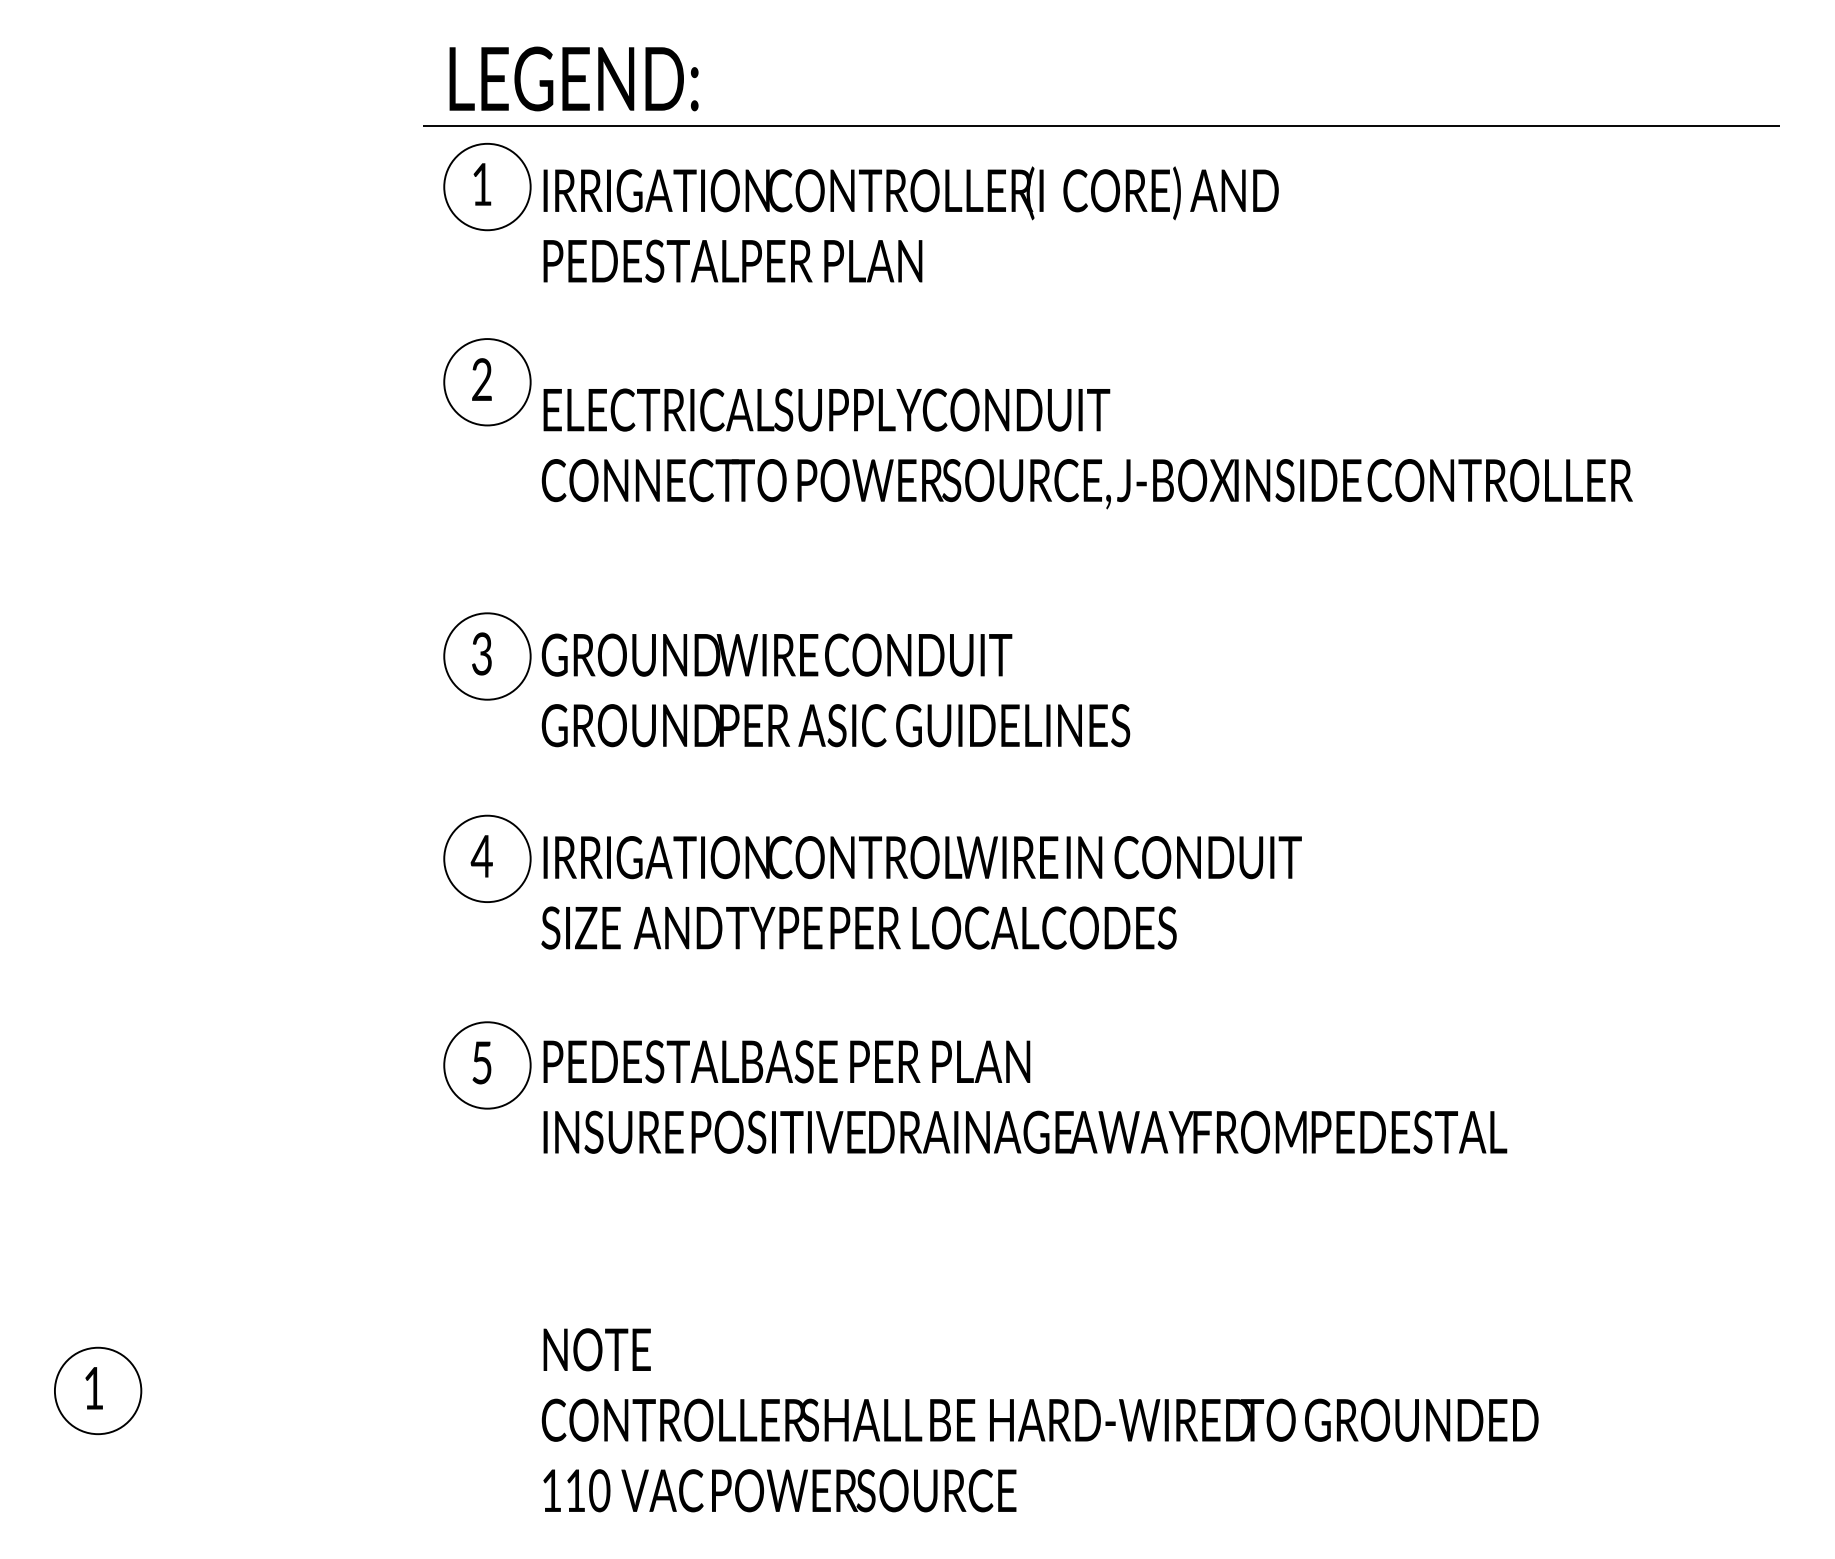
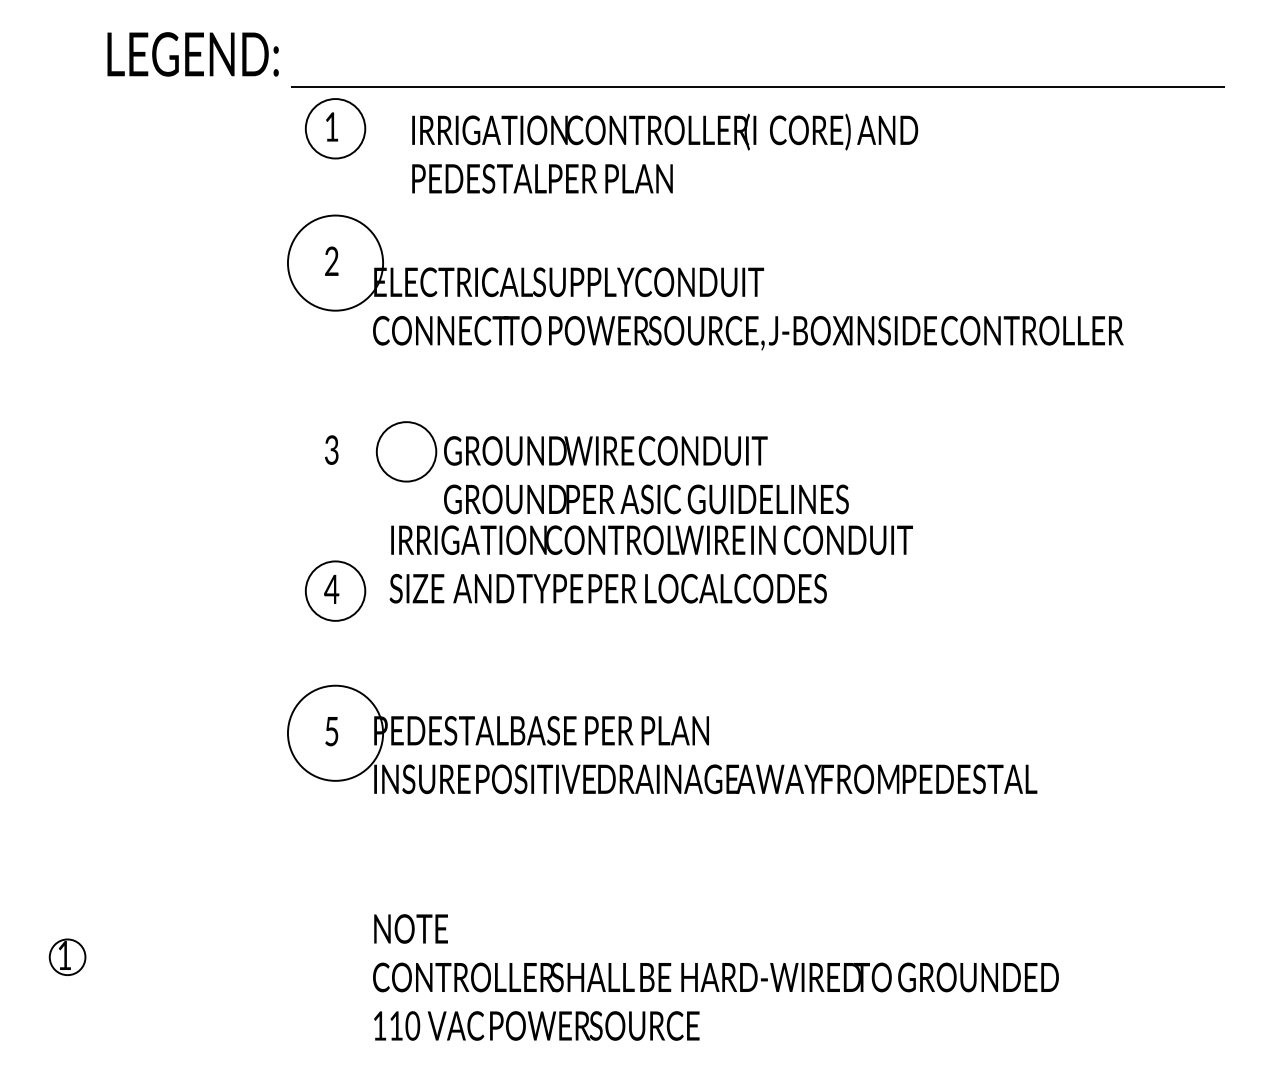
text: (573, 79) -> (192, 54), moved
text: (911, 224) -> (665, 153), moved
circle: (487, 381) -> (335, 262), size x1.6
part: (785, 679) -> (611, 467), moved
text: (920, 892) -> (650, 564), moved
circle: (487, 1065) -> (335, 733), size x1.6
circle: (97, 1391) -> (67, 957), size x0.6

